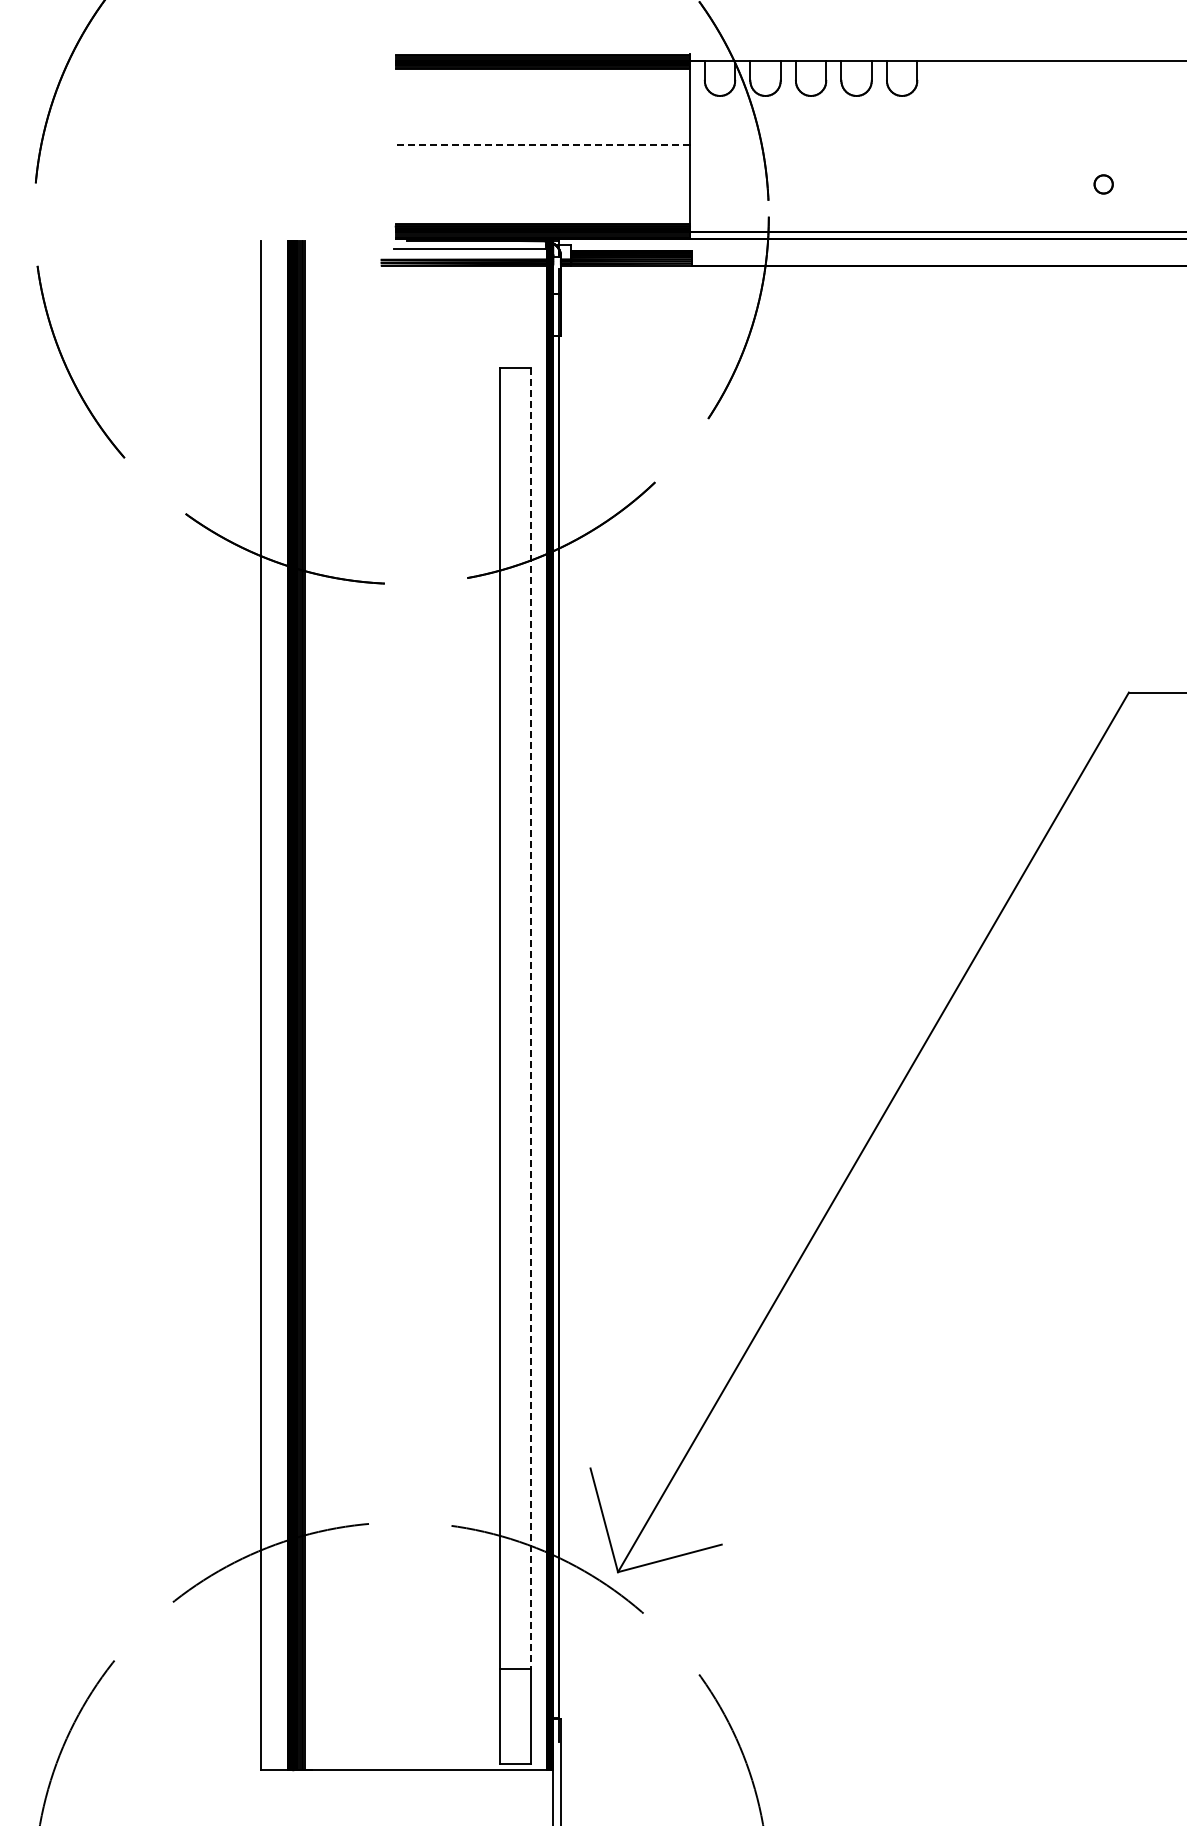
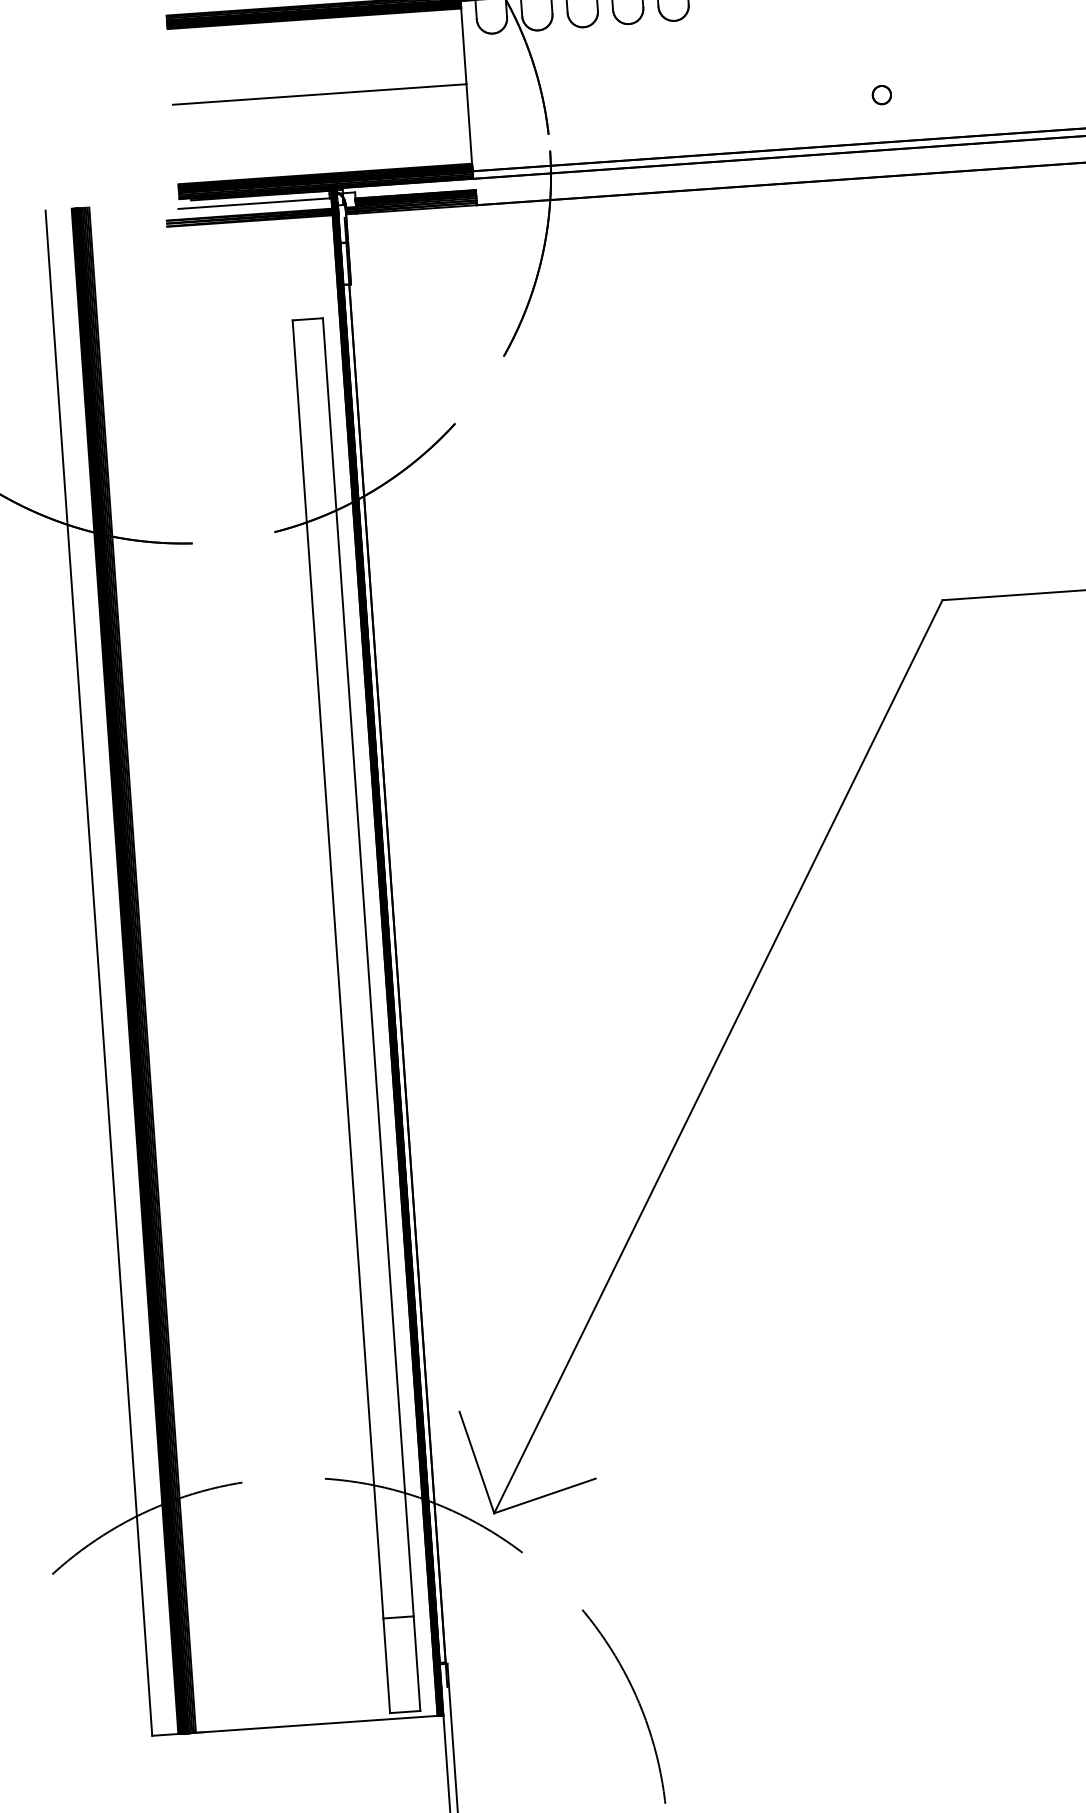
line: (542, 144) -> (319, 94), dashed -> solid
line: (530, 1018) -> (368, 967), dashed -> solid

